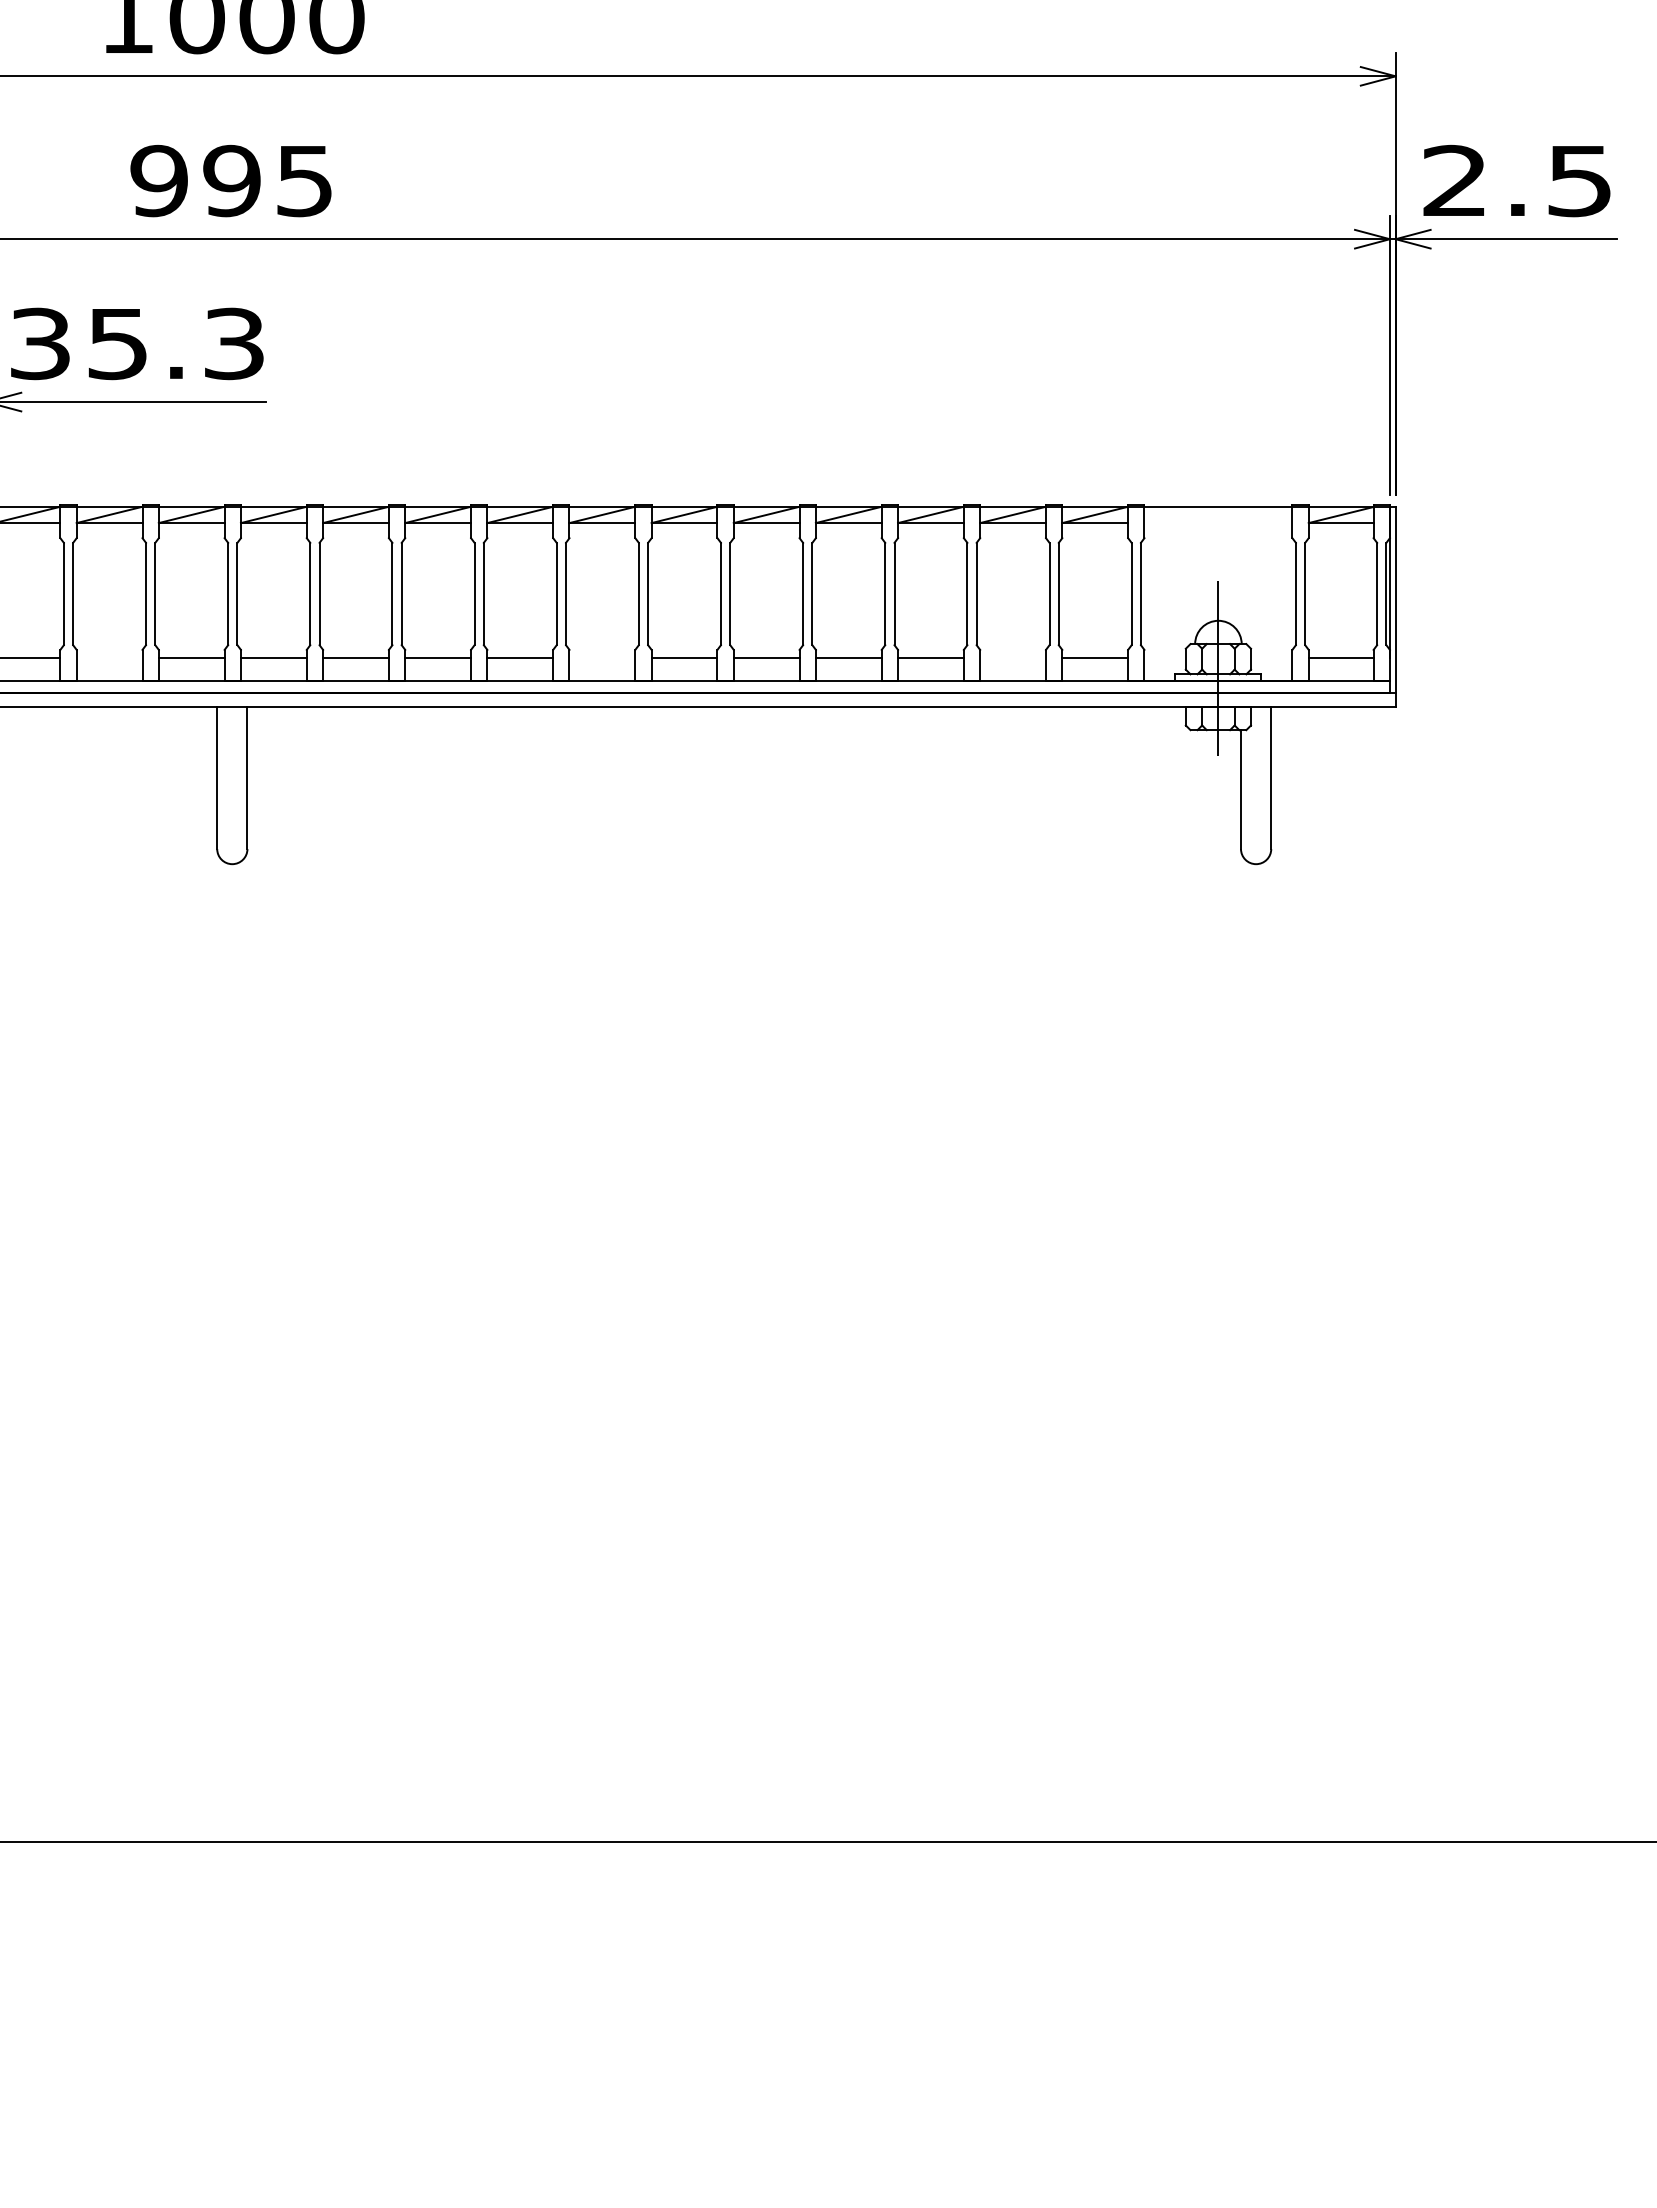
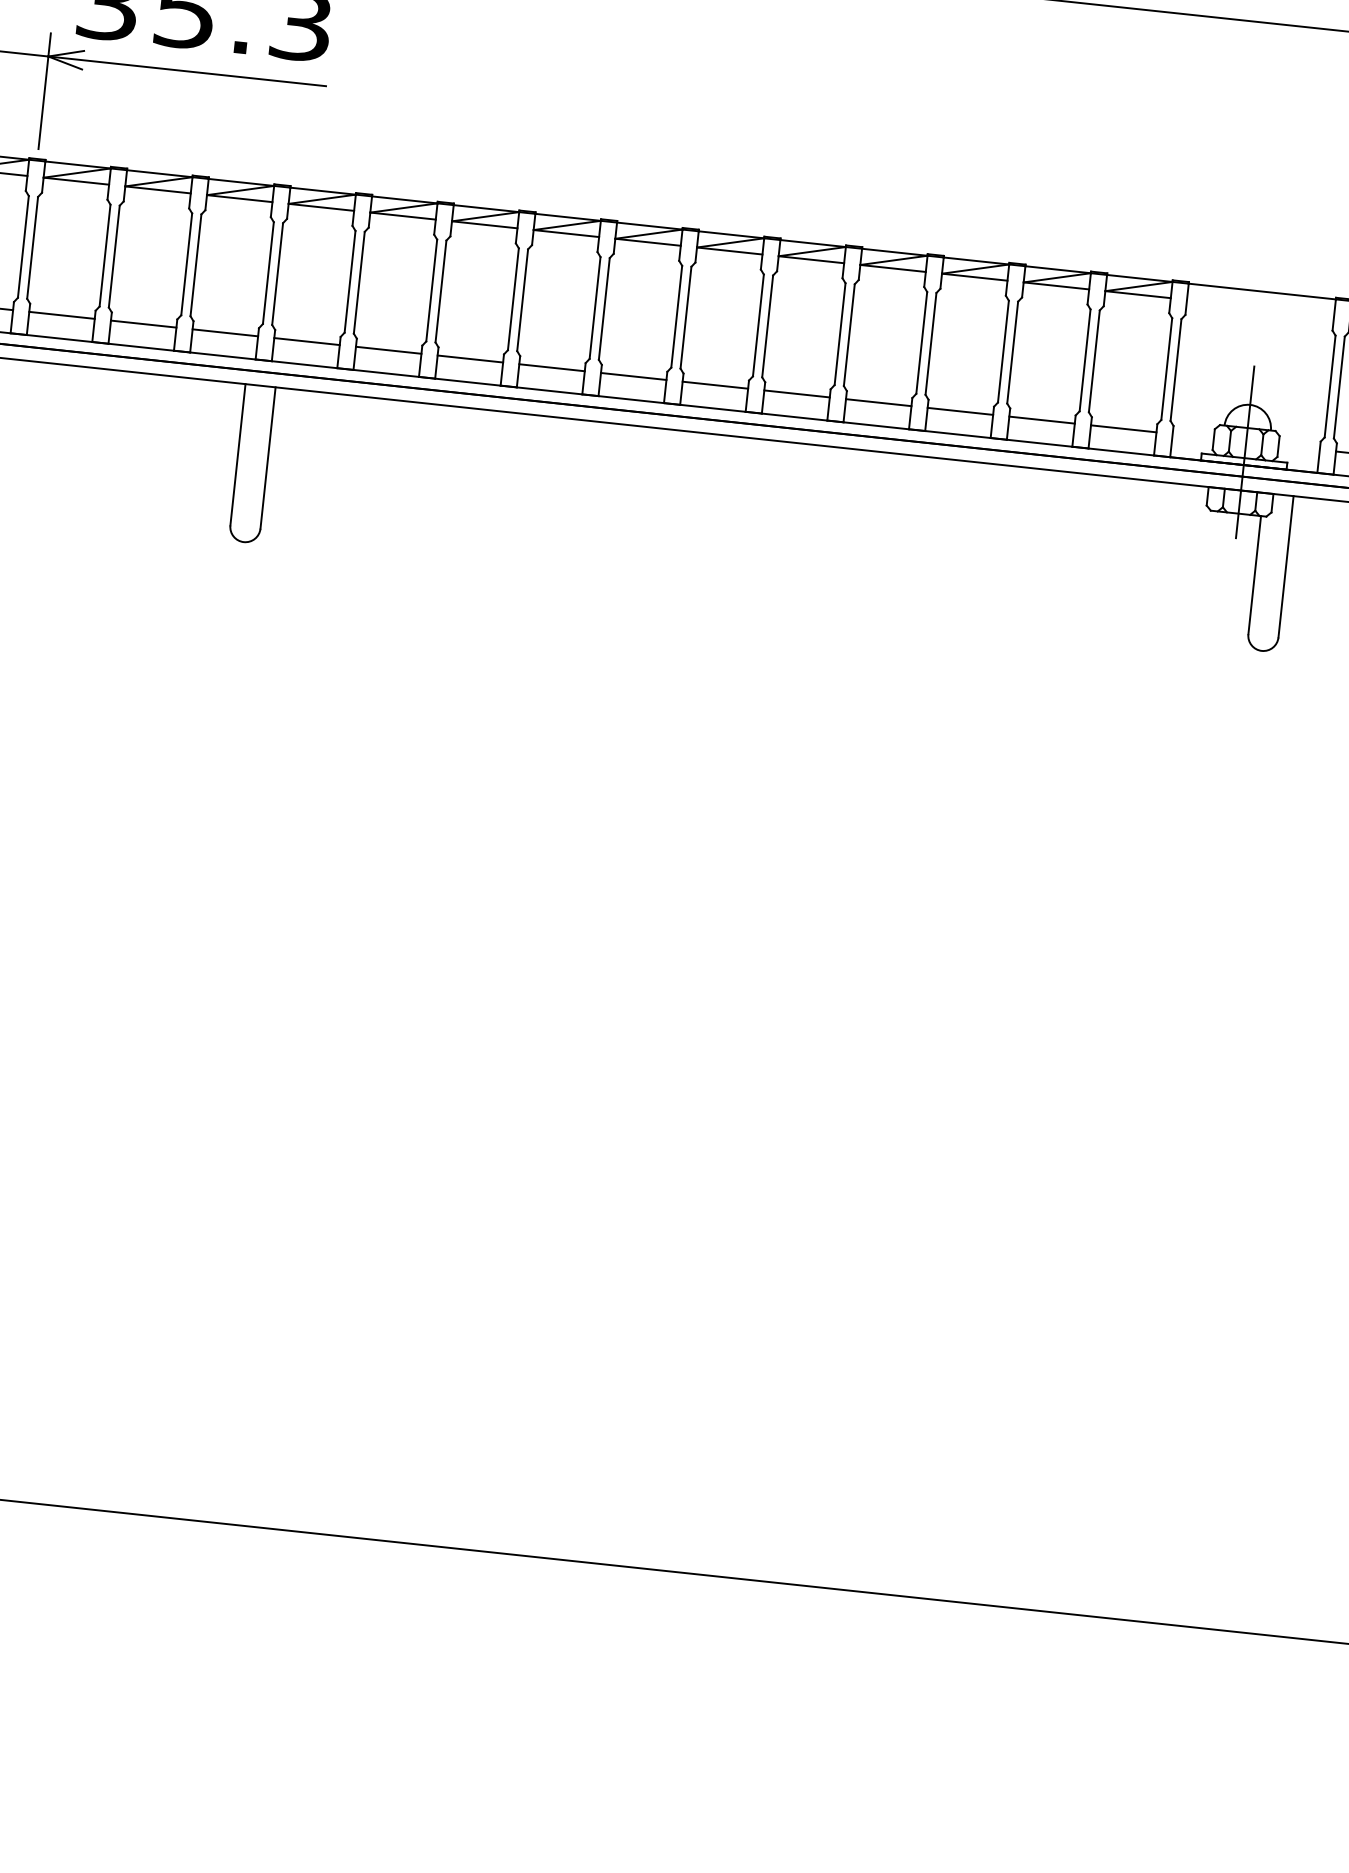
line: (109, 658) -> (143, 324), added
line: (602, 658) -> (633, 376), added
line: (1013, 658) -> (1042, 420), added

